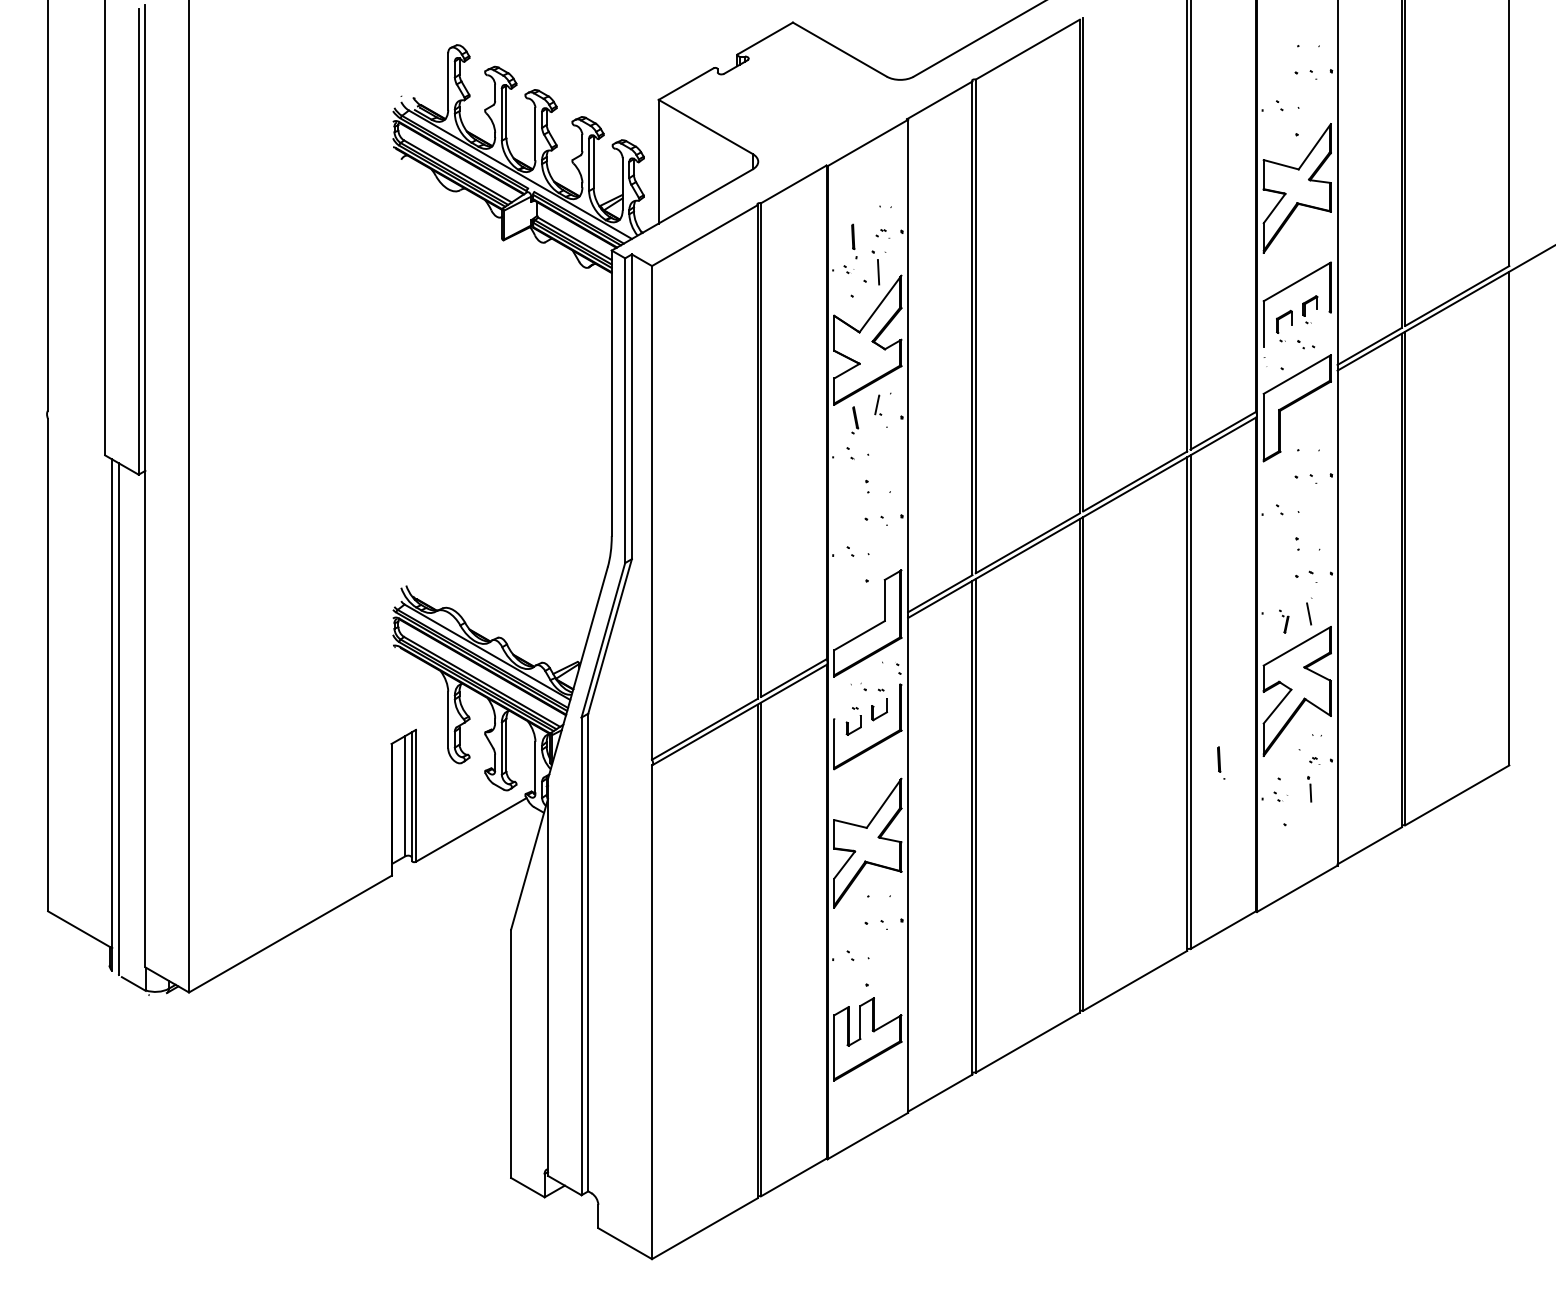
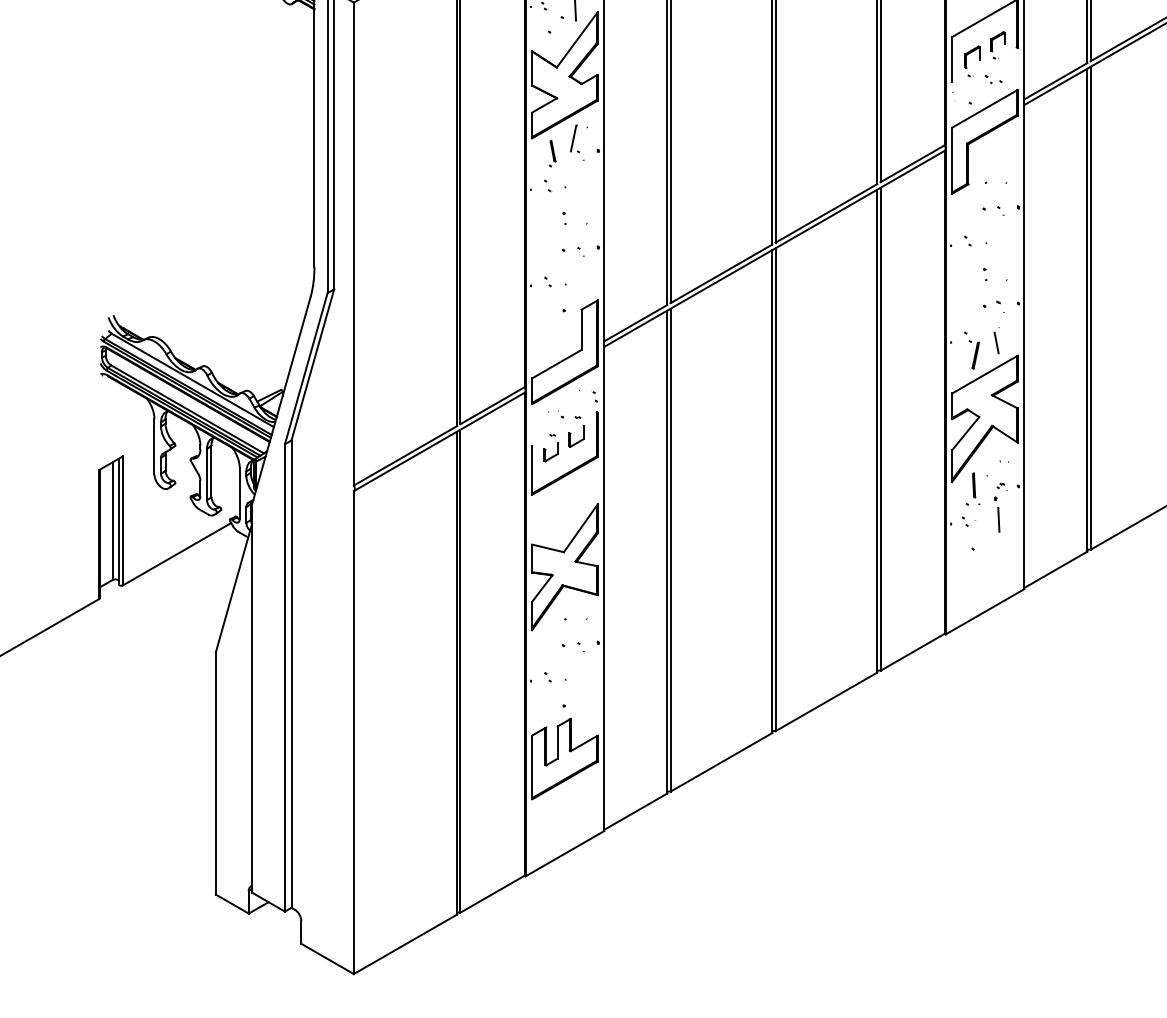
part: (878, 404) -> (575, 138), size x1.43
part: (1284, 621) -> (972, 350), size x1.67
part: (1221, 762) -> (976, 488), moved
part: (1309, 788) -> (996, 513), size x1.43

